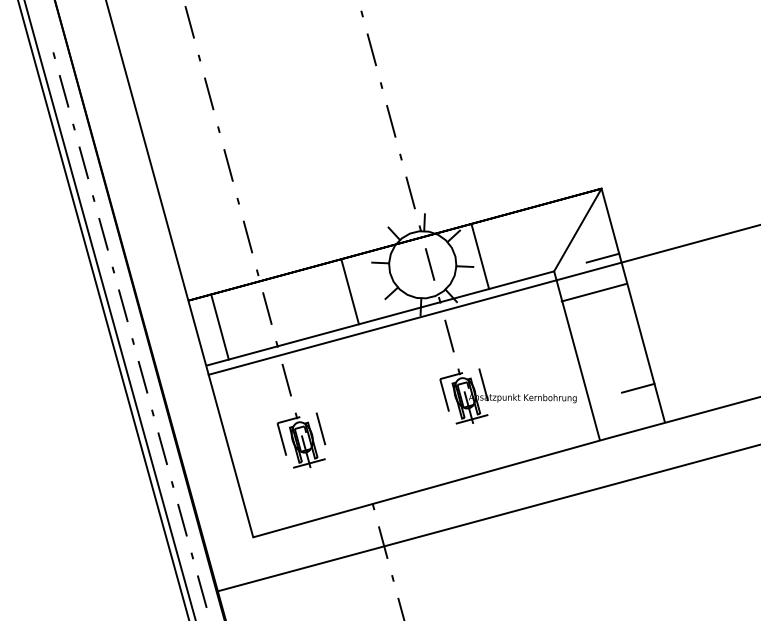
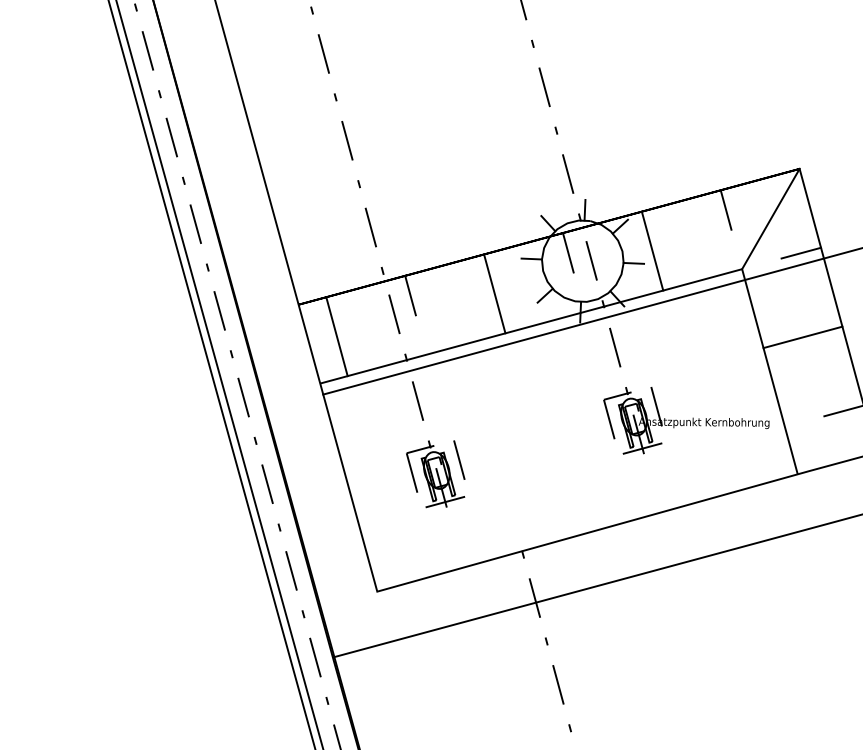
line: (540, 222) -> (725, 209), added
line: (410, 257) -> (567, 252), added
line: (280, 292) -> (410, 294), added
line: (593, 292) -> (801, 337), moved

